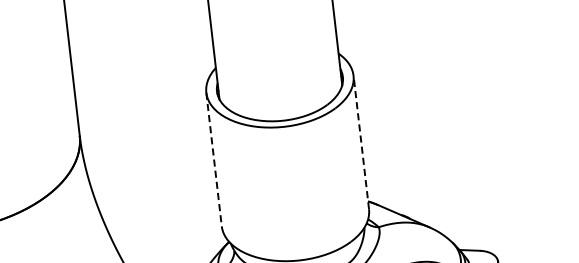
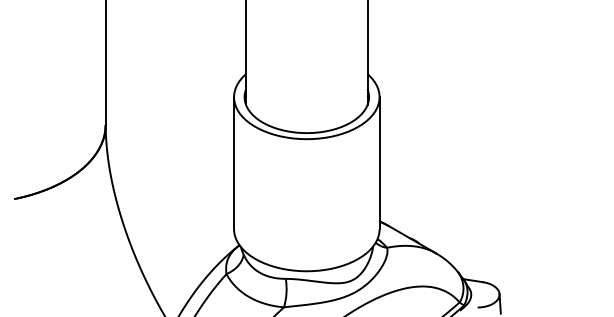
line: (361, 141) -> (379, 162), dashed -> solid
line: (214, 159) -> (234, 163), dashed -> solid

